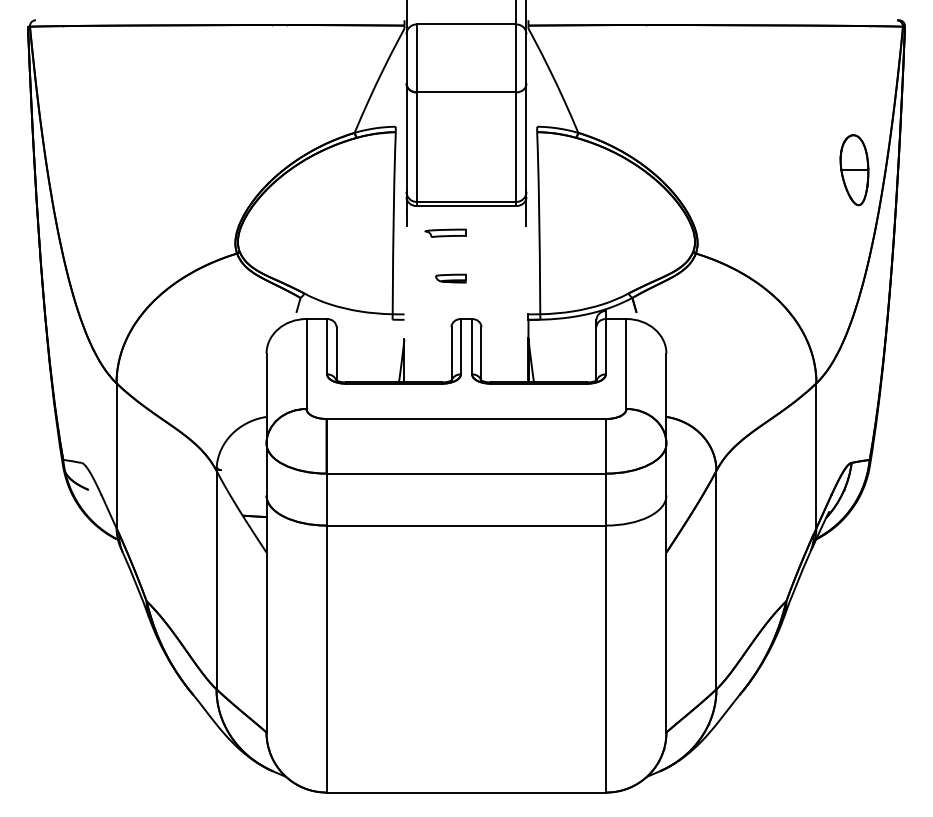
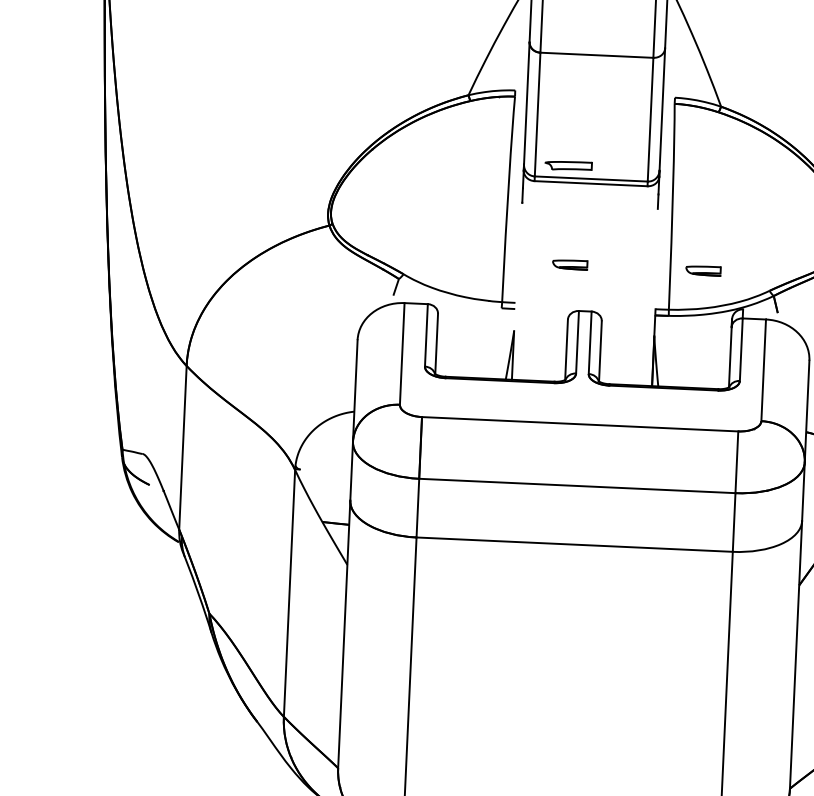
part: (445, 232) -> (568, 165), moved
part: (568, 278) -> (702, 270), added

